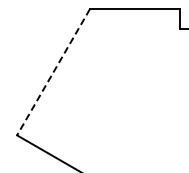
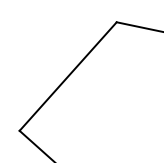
line: (53, 72) -> (68, 76), dashed -> solid

